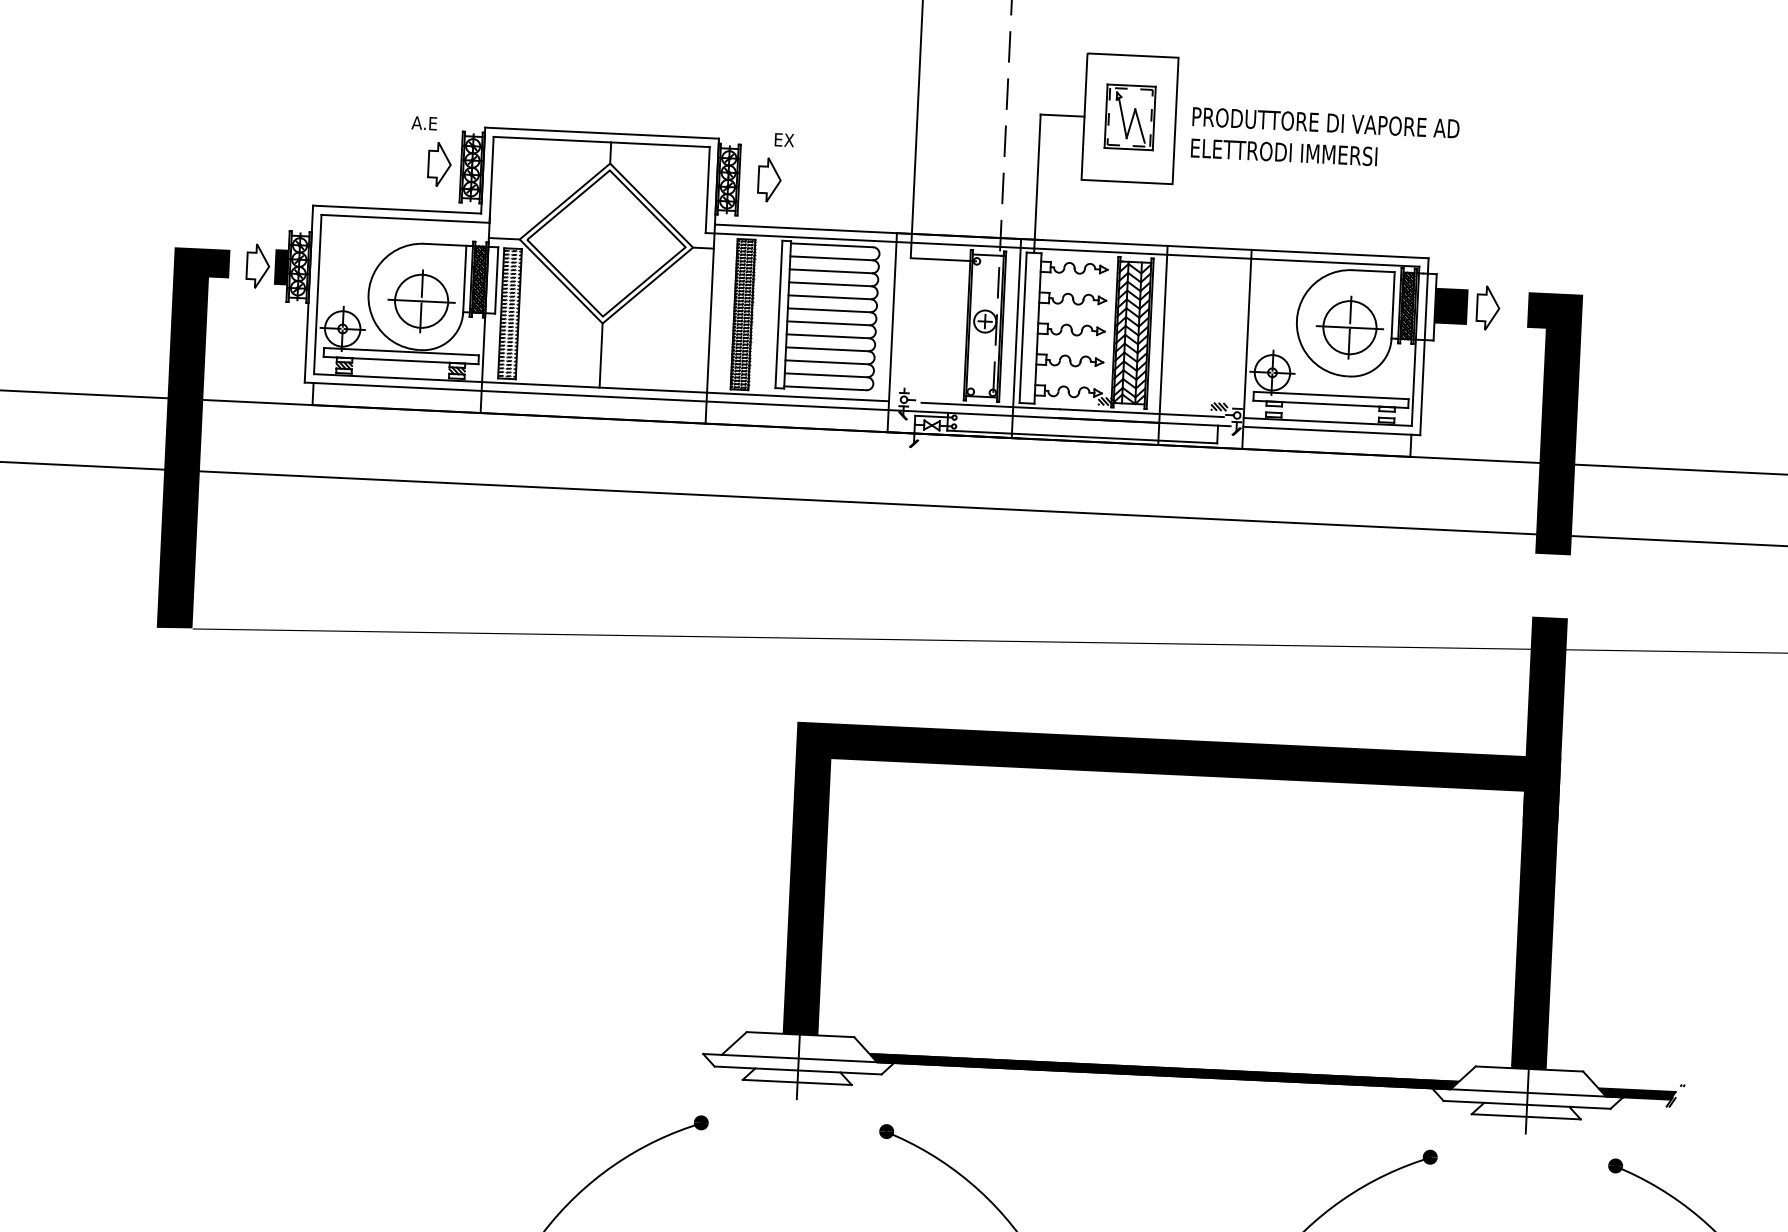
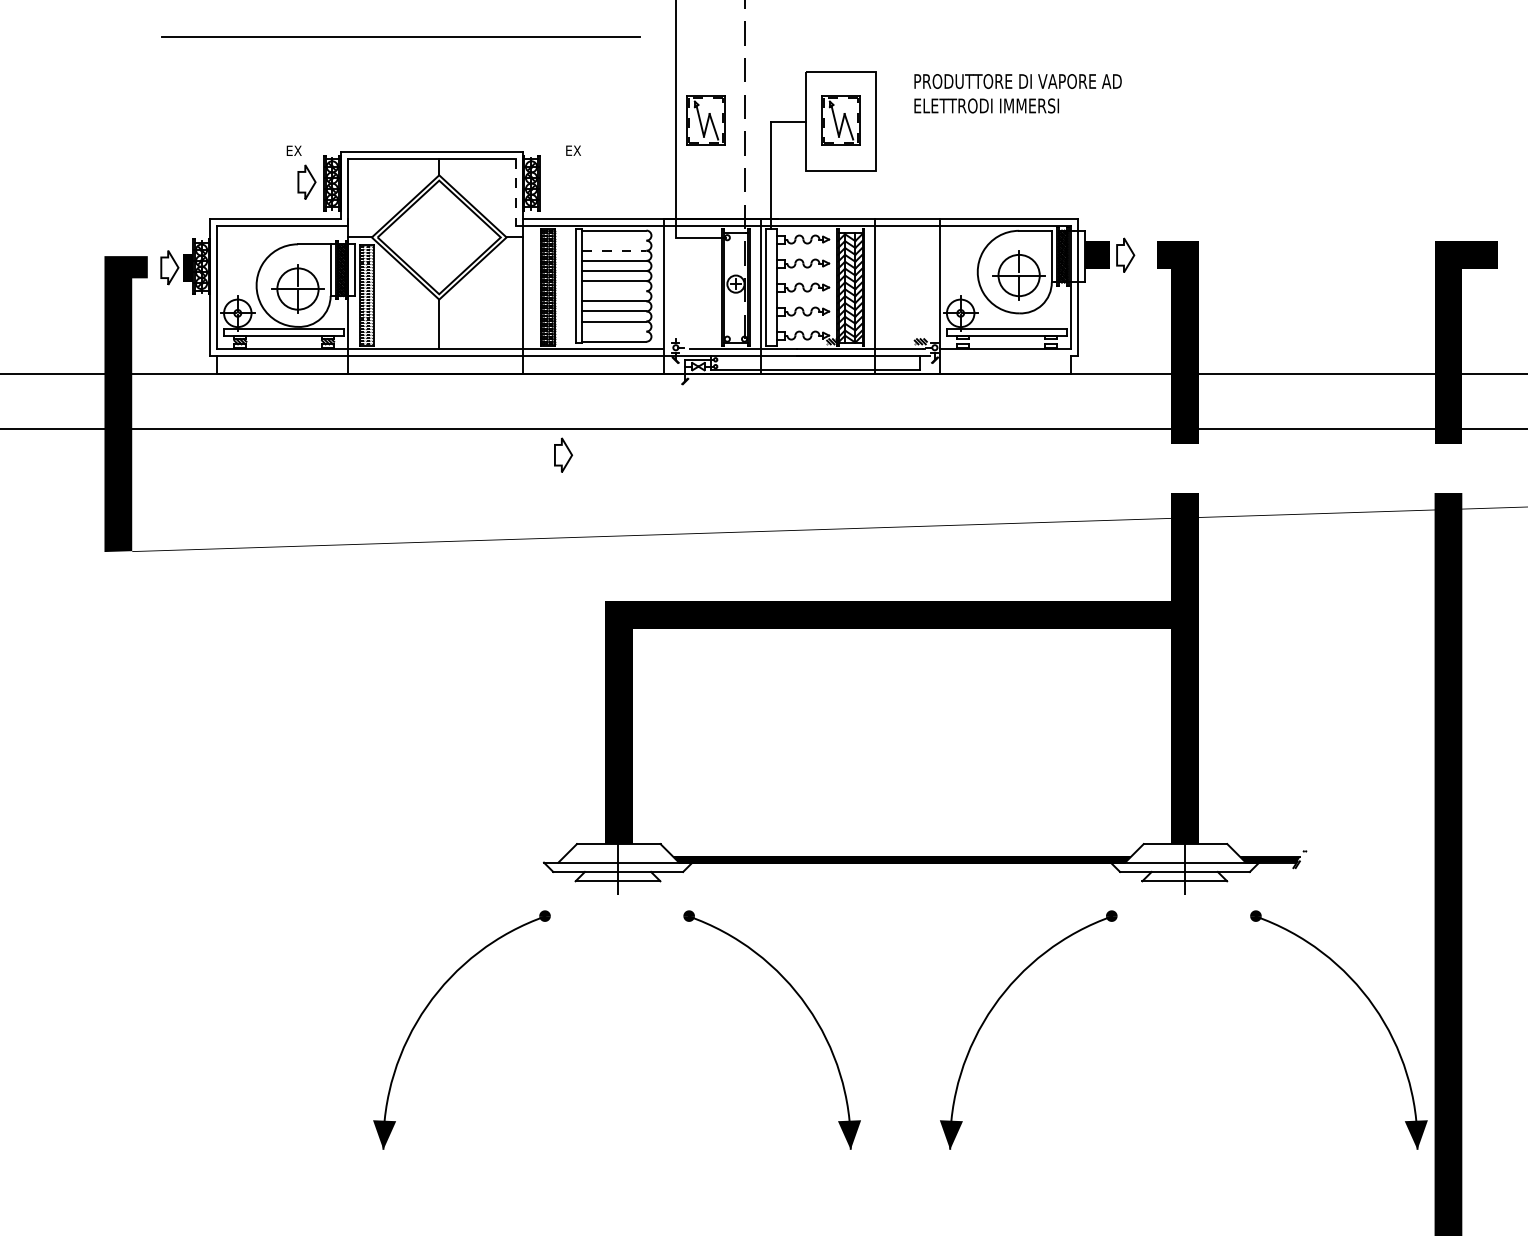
part: (955, 109) -> (705, 120), added
text: (424, 122) -> (293, 150), A.E -> EX
text: (1324, 138) -> (1017, 93), moved
part: (769, 179) -> (563, 454), moved
line: (707, 190) -> (515, 192), solid -> dashed
line: (831, 258) -> (614, 240), removed
line: (831, 270) -> (614, 250), solid -> dashed
line: (828, 323) -> (614, 291), removed
line: (826, 375) -> (614, 331), removed
line: (1327, 430) -> (1005, 356), removed

